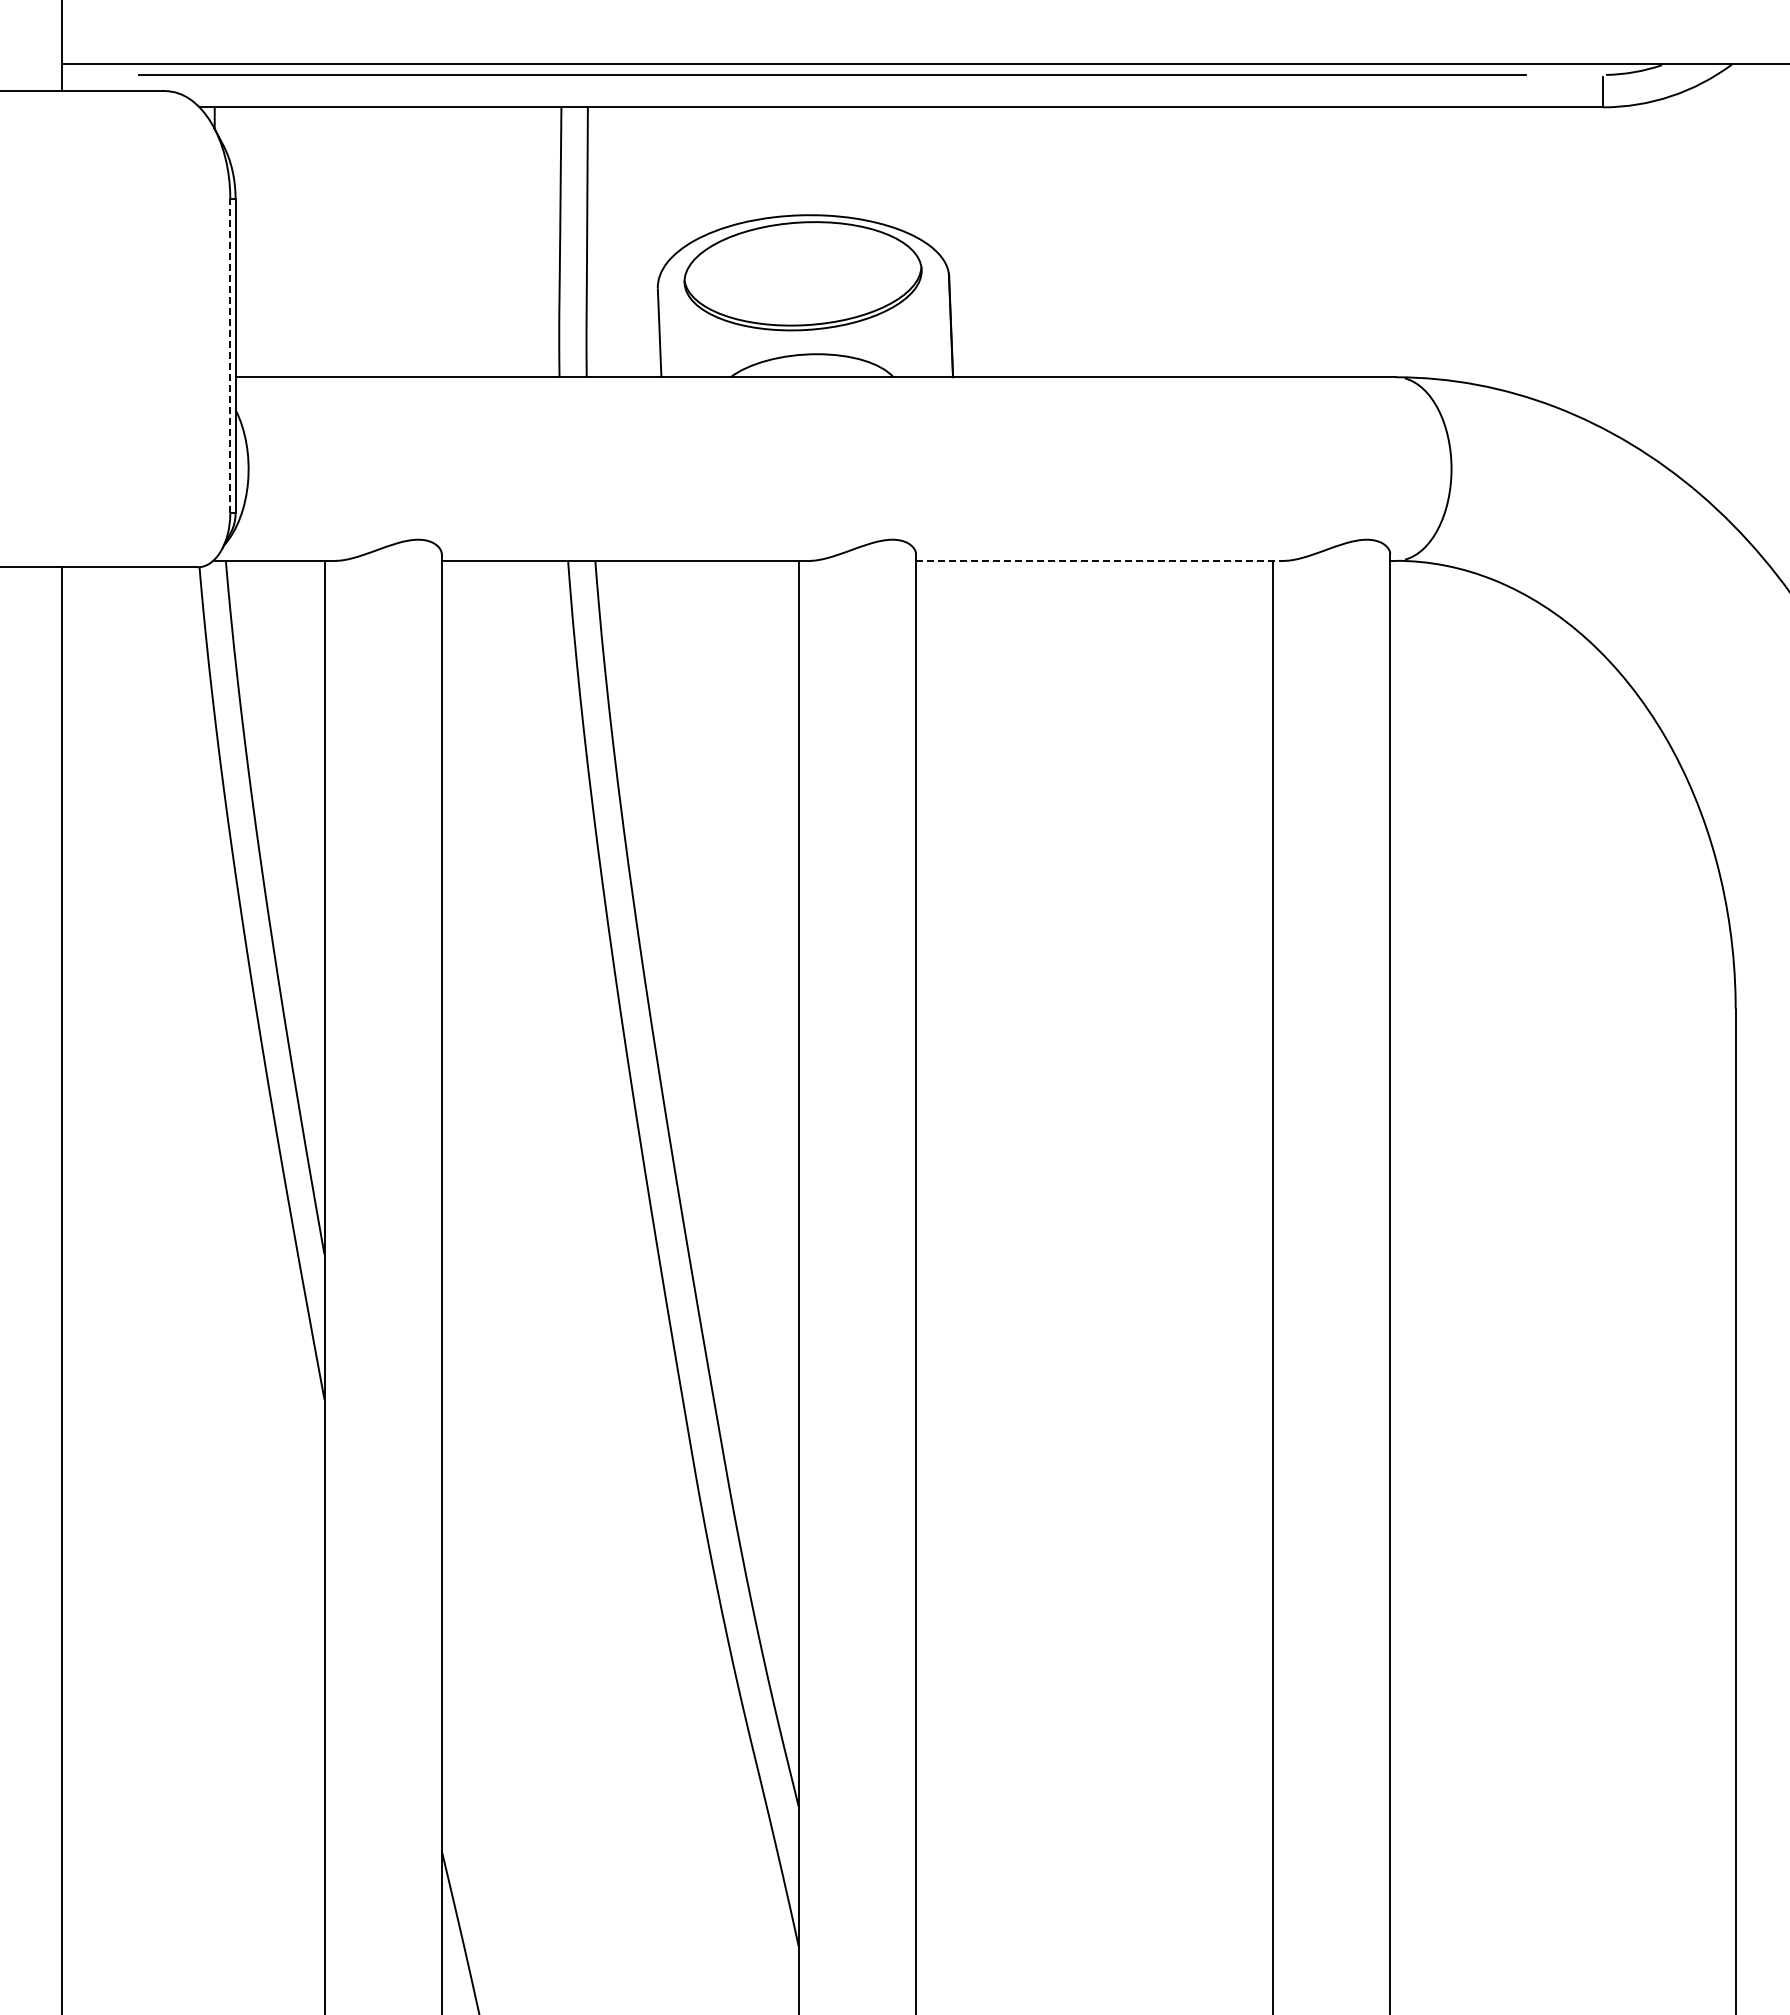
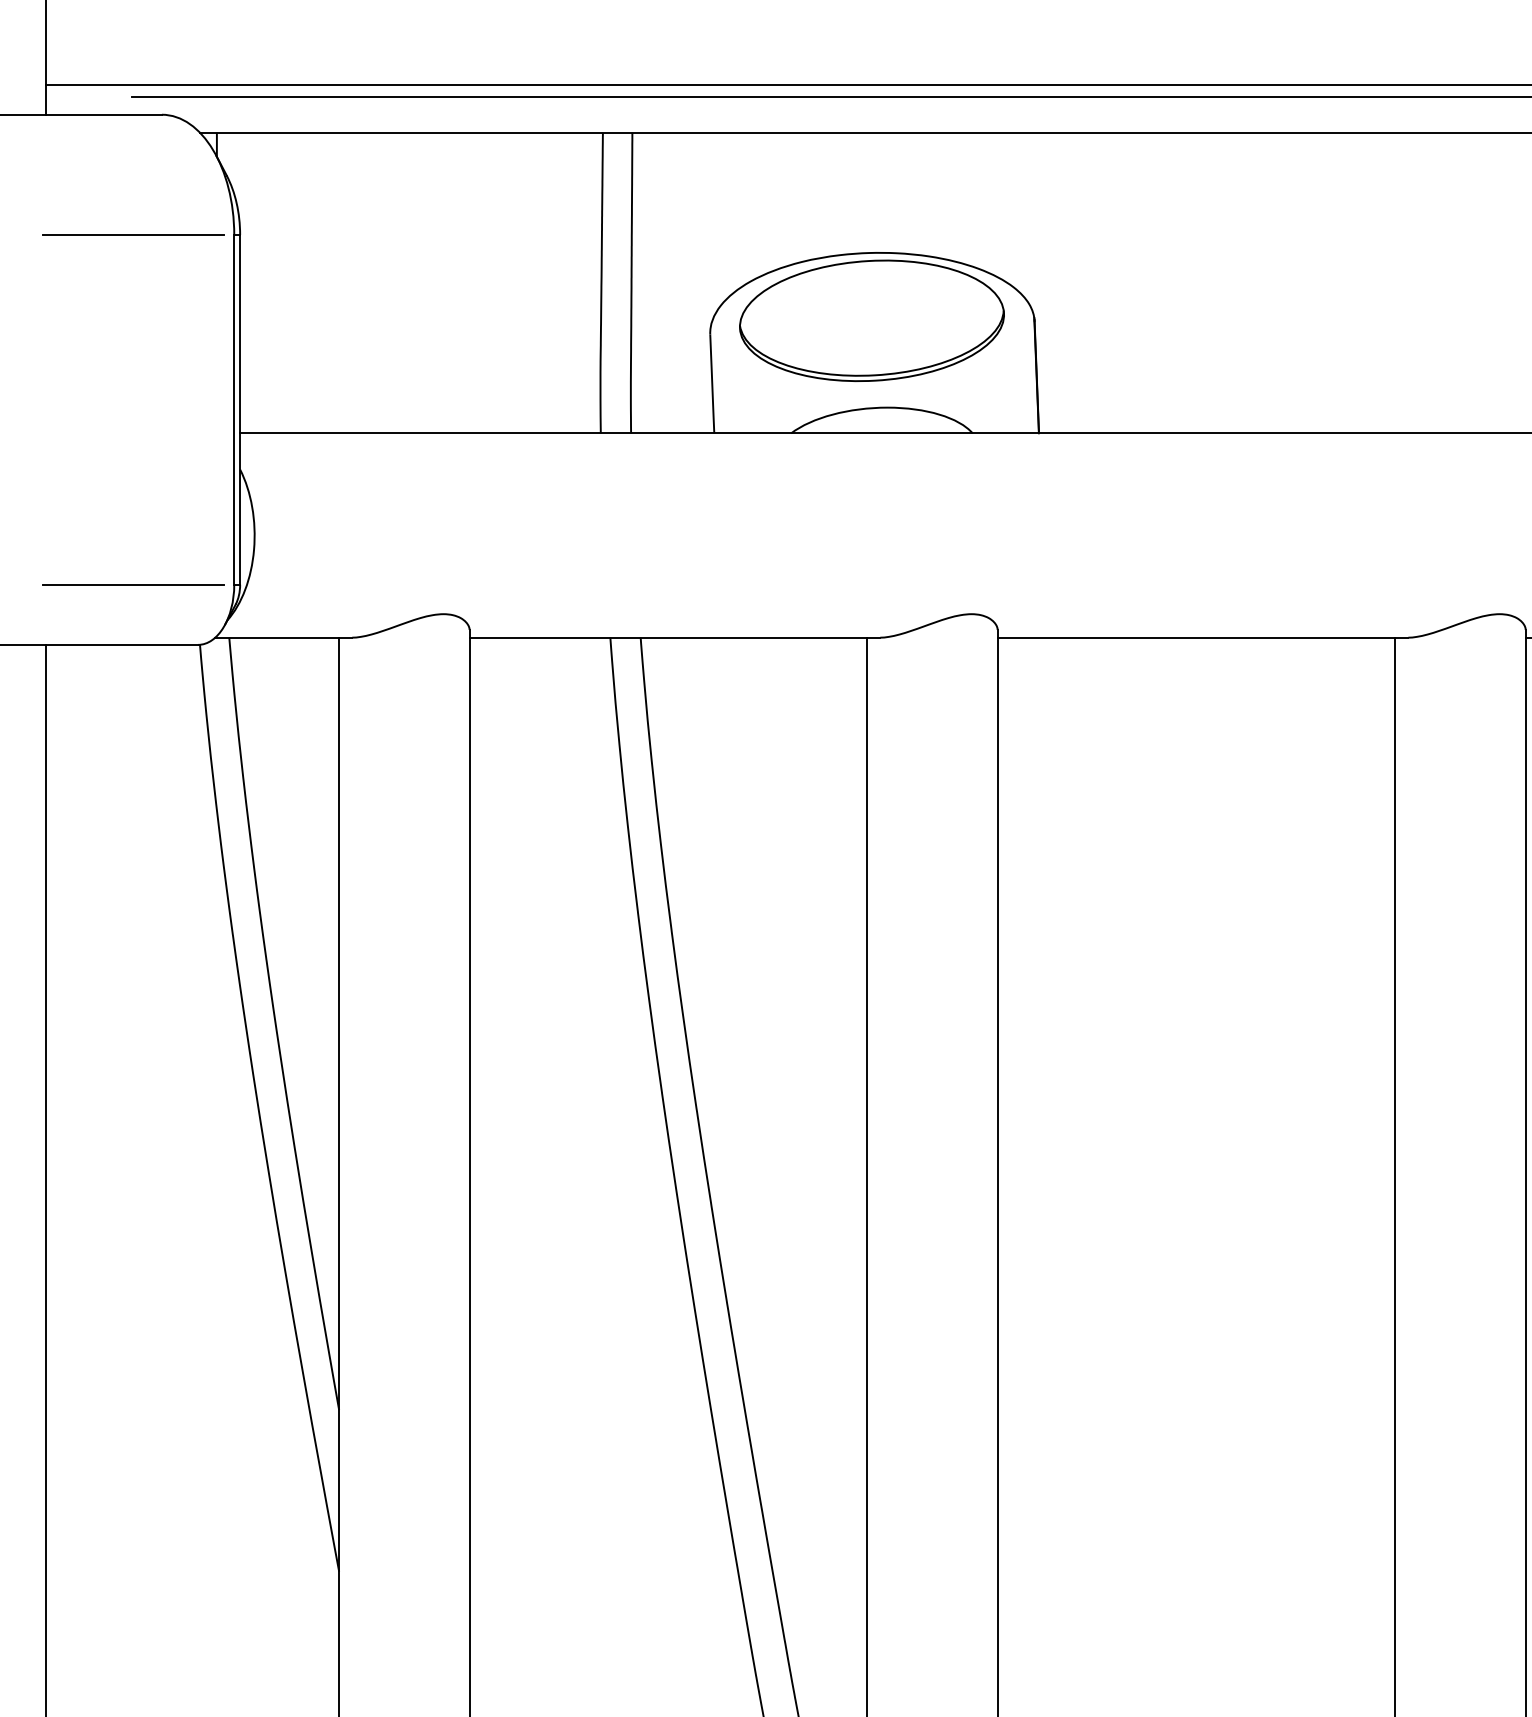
line: (139, 198) -> (133, 234), added
line: (230, 355) -> (234, 409), dashed -> solid
line: (139, 513) -> (133, 584), added
line: (1100, 560) -> (1203, 637), dashed -> solid

